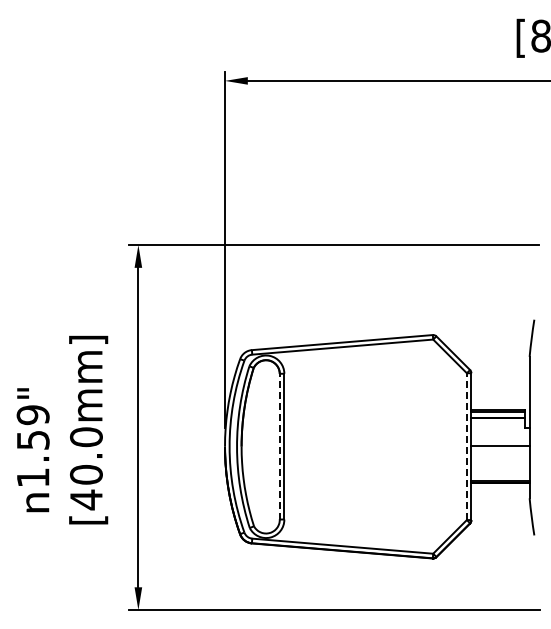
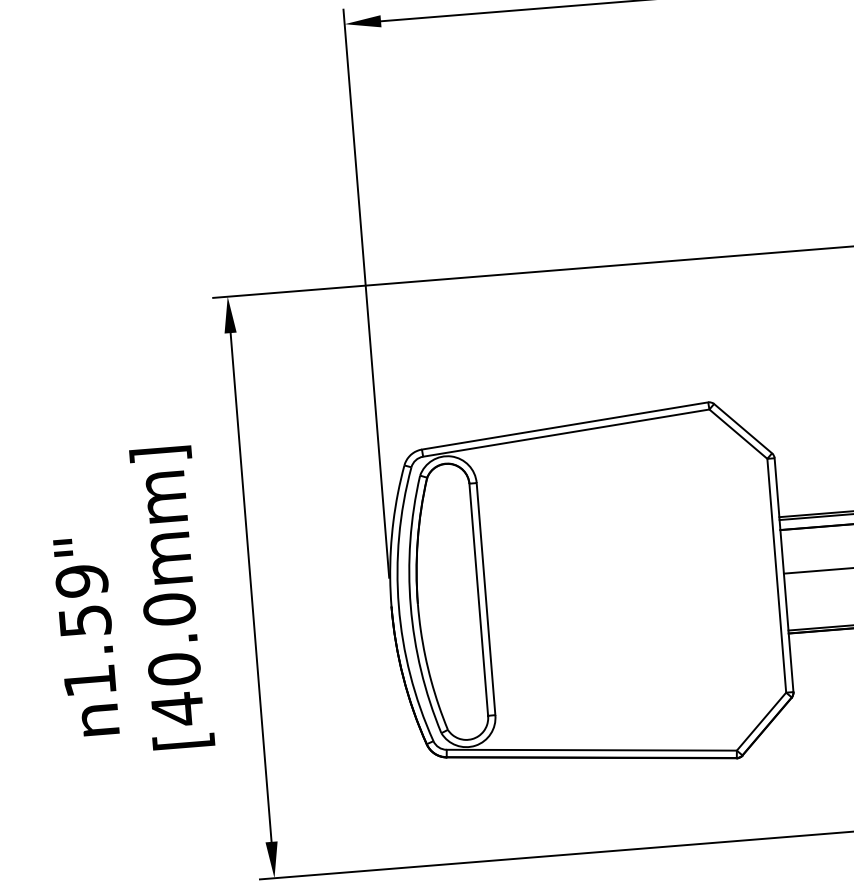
line: (279, 446) -> (478, 599), dashed -> solid
line: (466, 446) -> (776, 575), dashed -> solid

